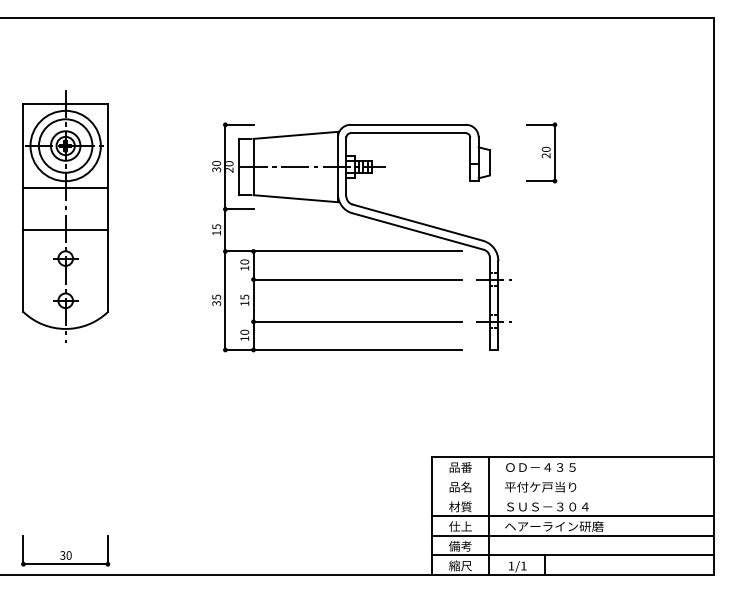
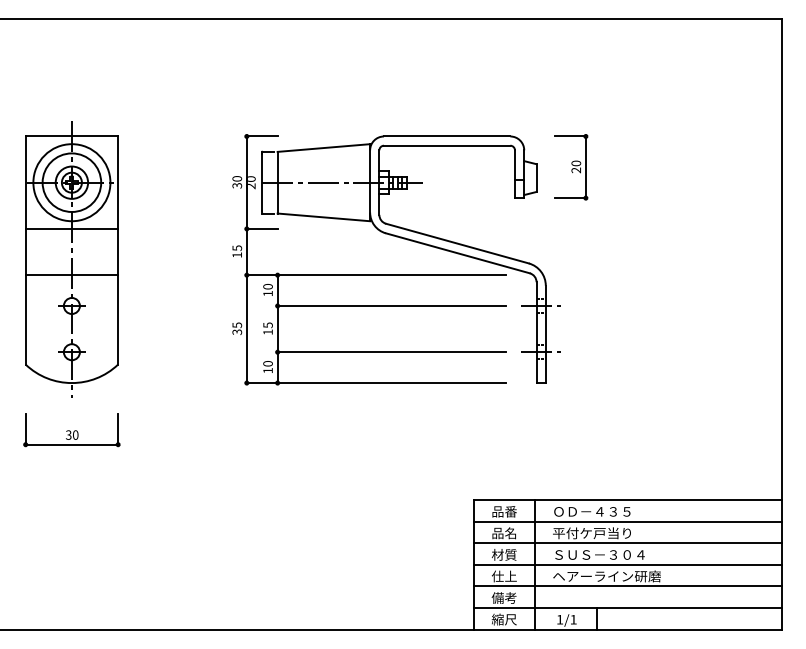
part: (541, 152) -> (571, 166), moved
part: (65, 216) -> (71, 259), moved
line: (572, 476) -> (626, 521), added
line: (572, 496) -> (626, 543), added
part: (65, 550) -> (71, 429), moved

